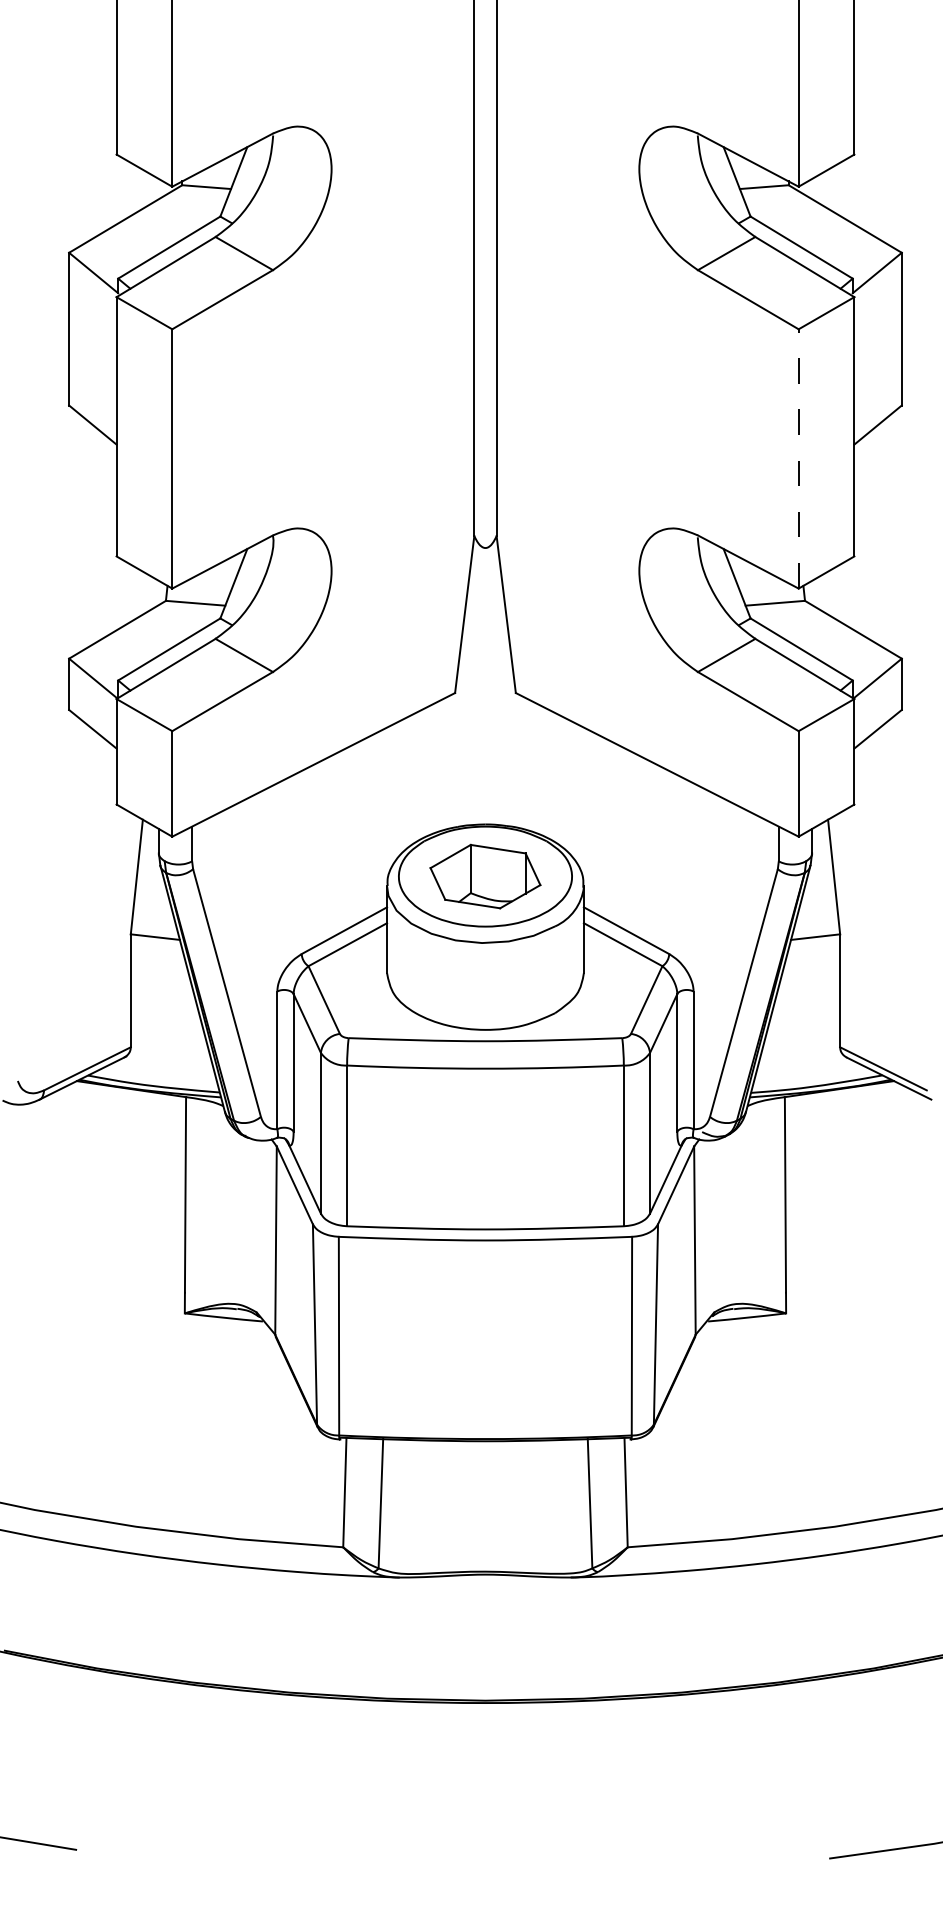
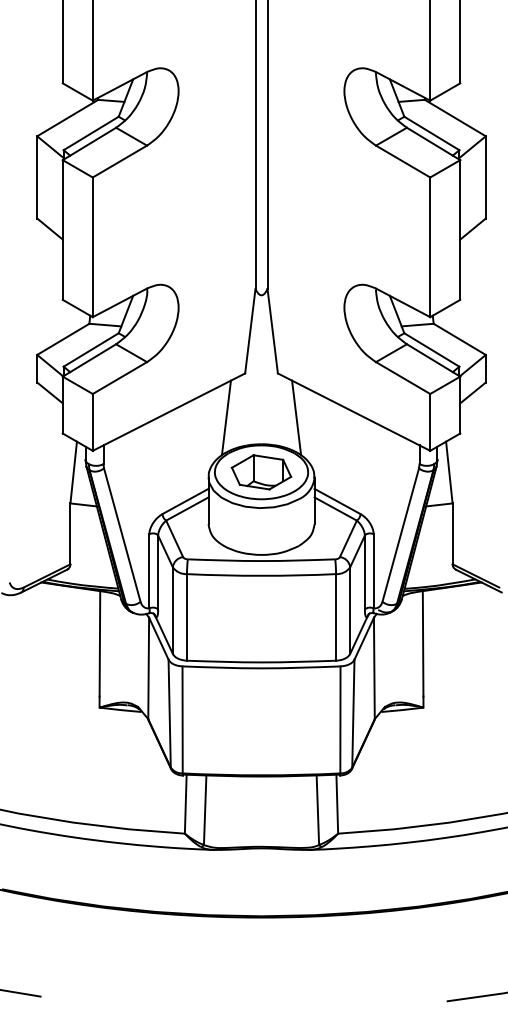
line: (799, 459) -> (430, 247), dashed -> solid
line: (418, 774) -> (225, 417), added
line: (550, 774) -> (296, 417), added

